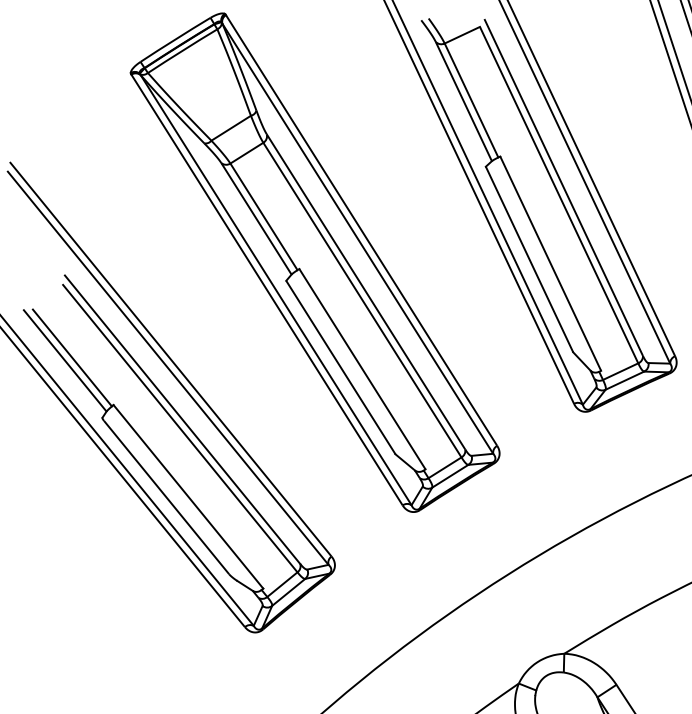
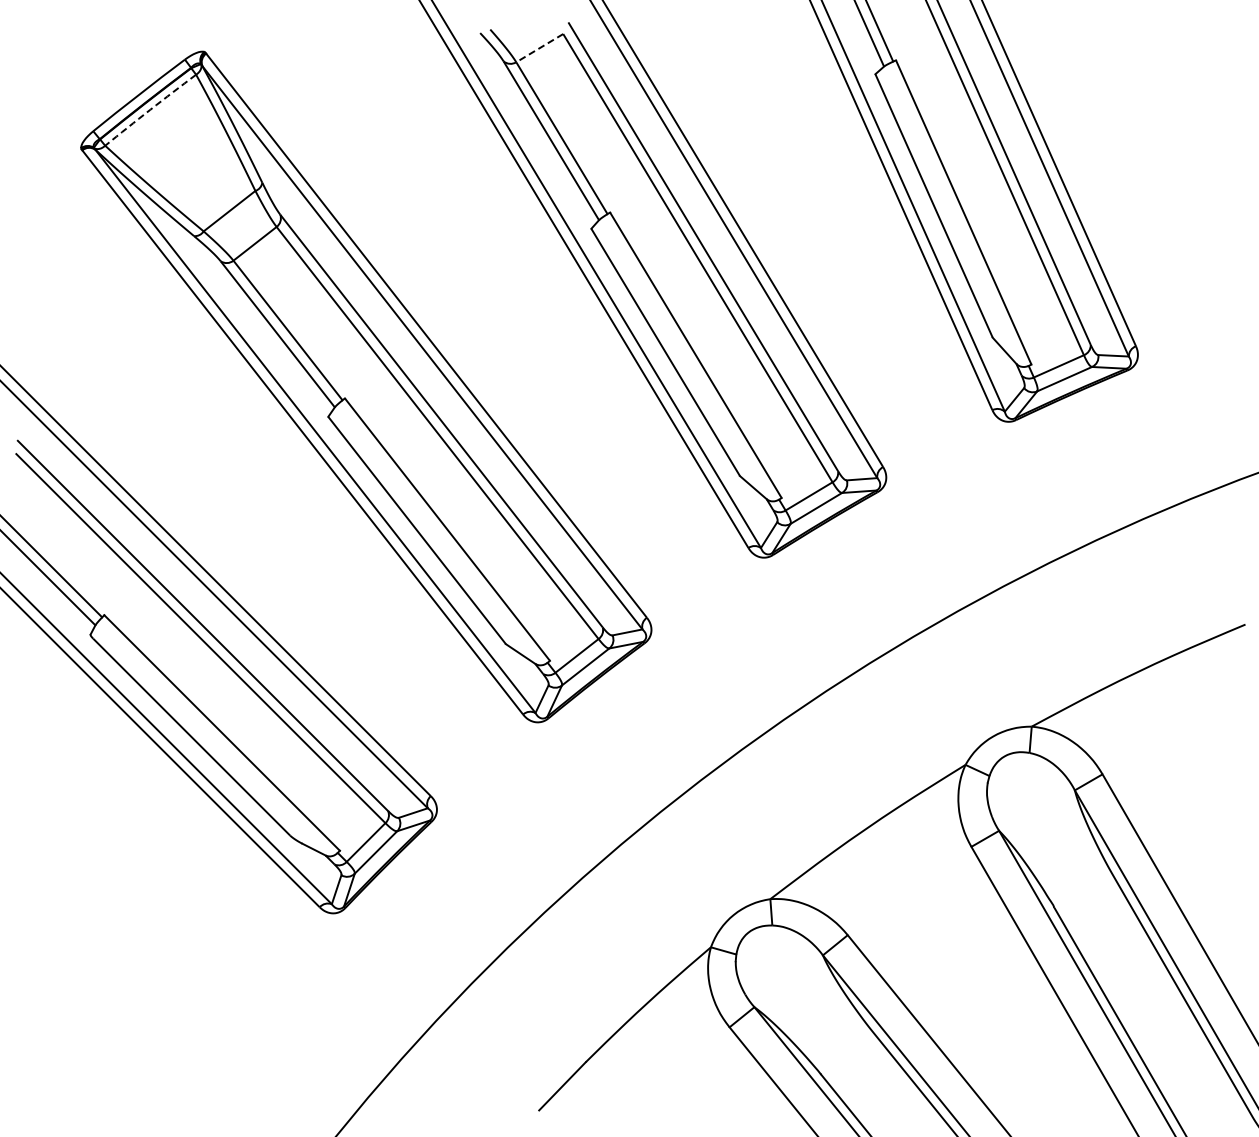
line: (462, 35) -> (539, 48), solid -> dashed
arc: (182, 50) -> (150, 109), solid -> dashed

